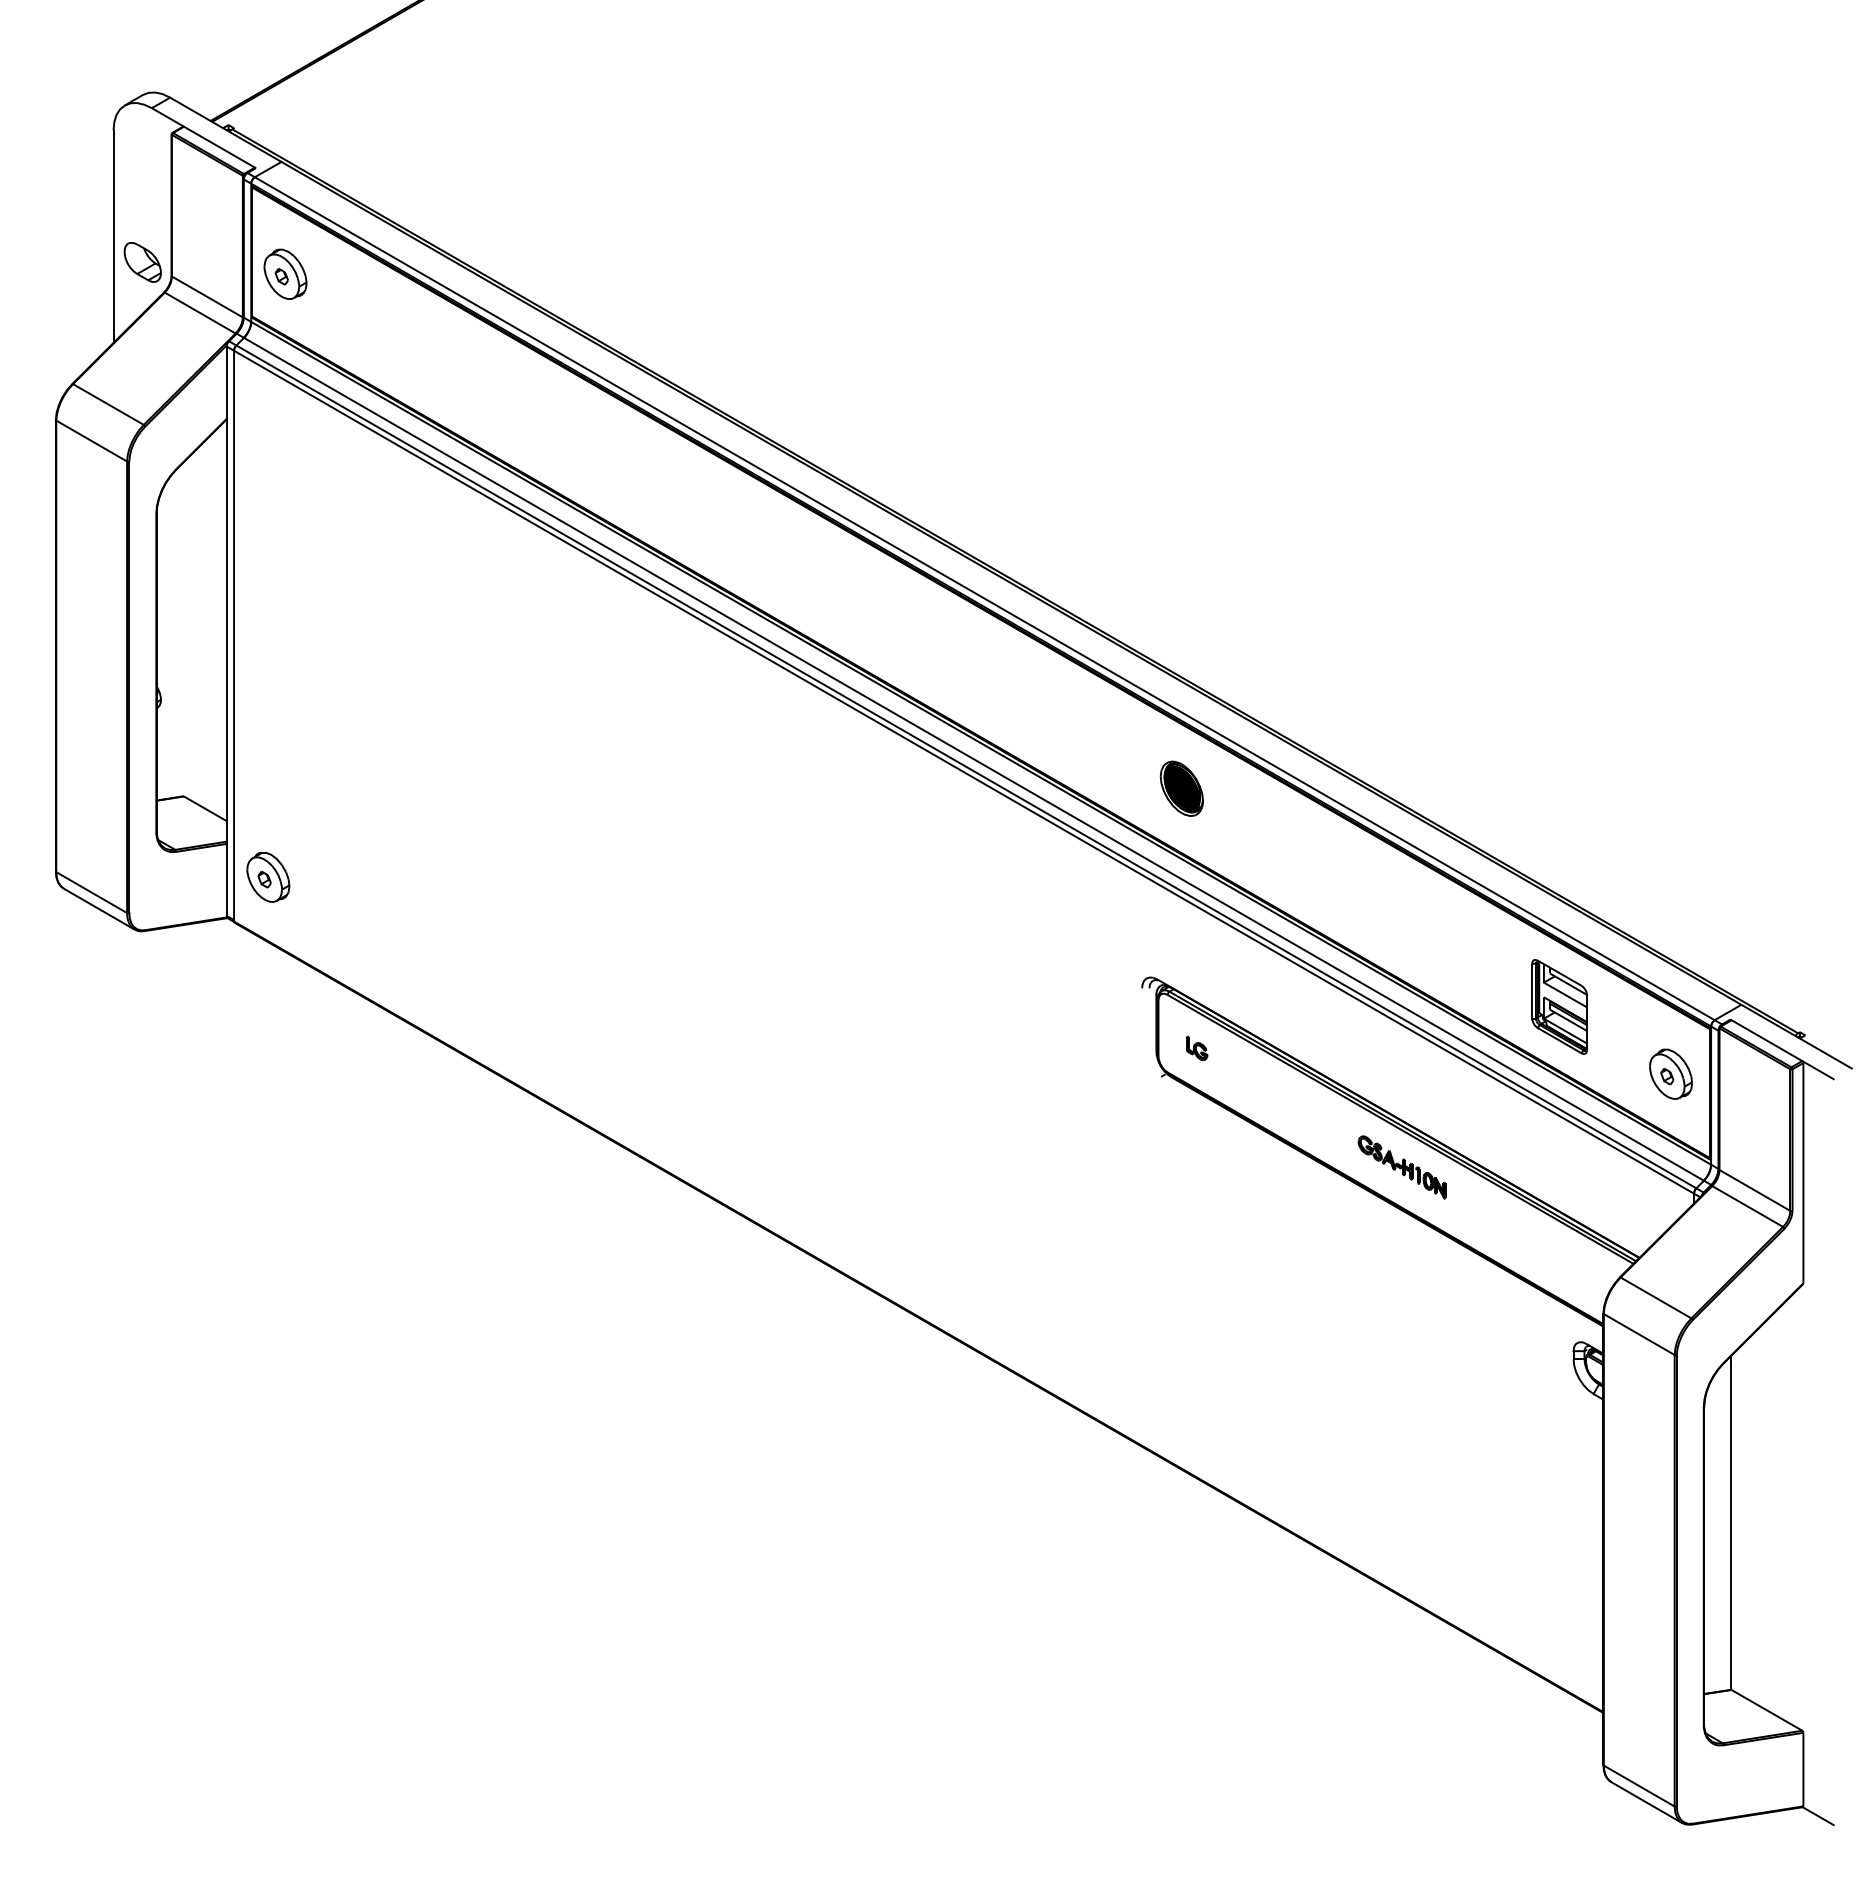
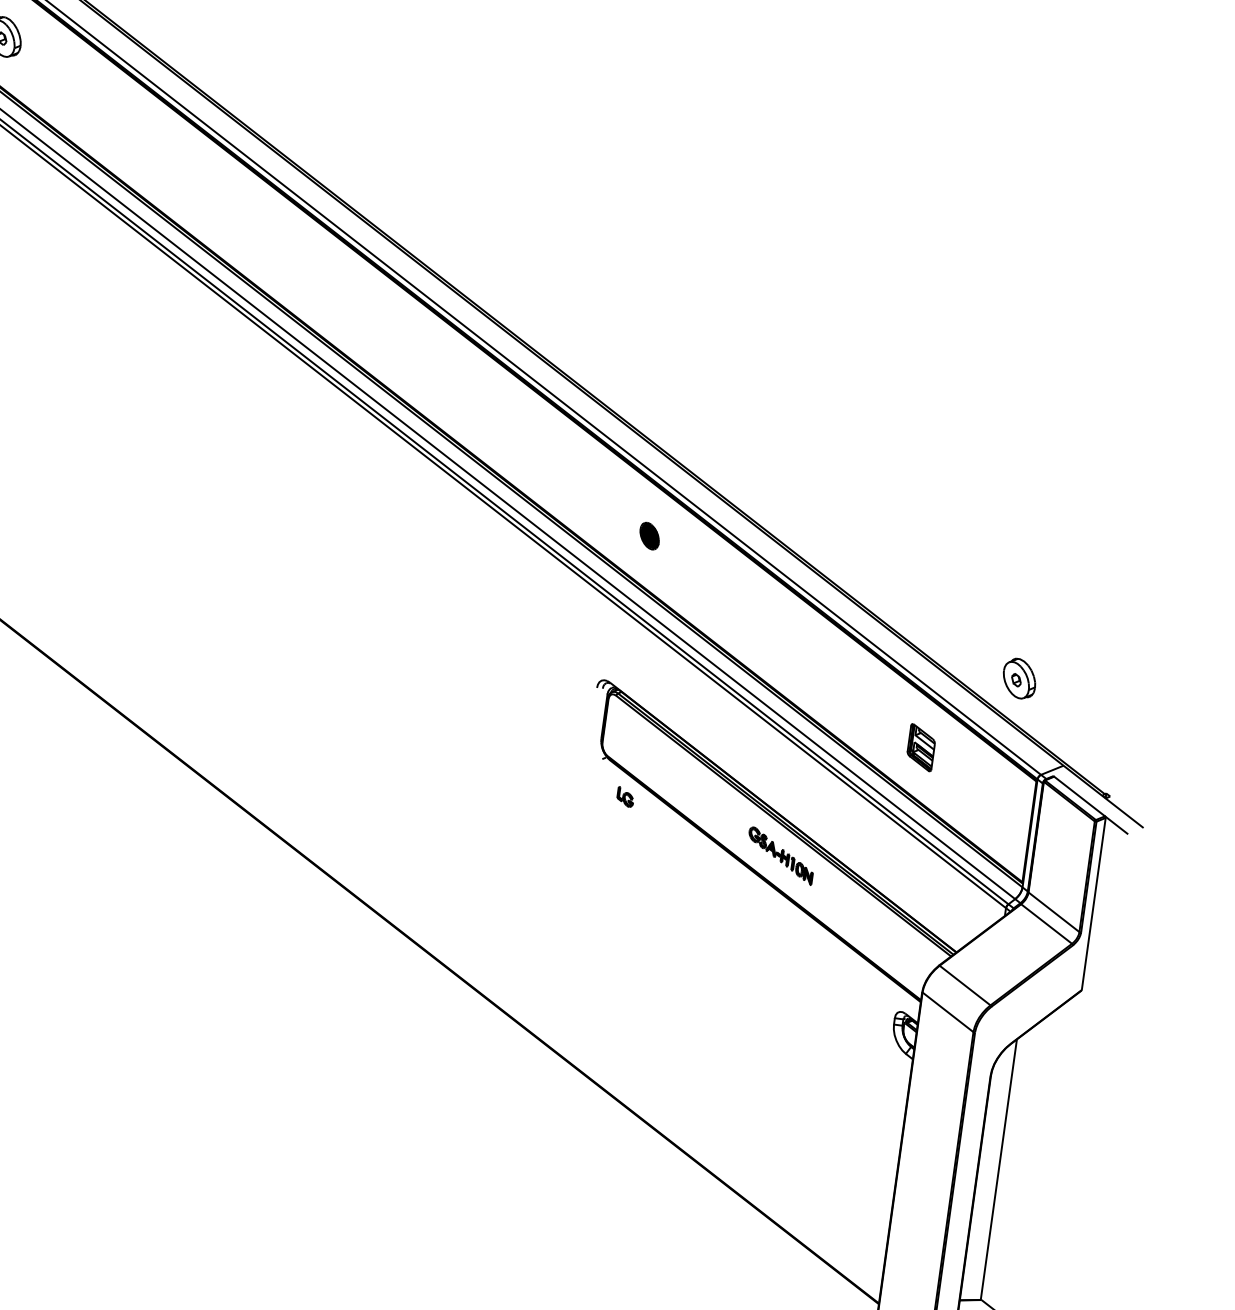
part: (1181, 788) -> (649, 535), size x0.6
part: (1559, 1006) -> (921, 747), size x0.6
part: (1197, 1048) -> (626, 797), moved
part: (1670, 1073) -> (1019, 678), moved

